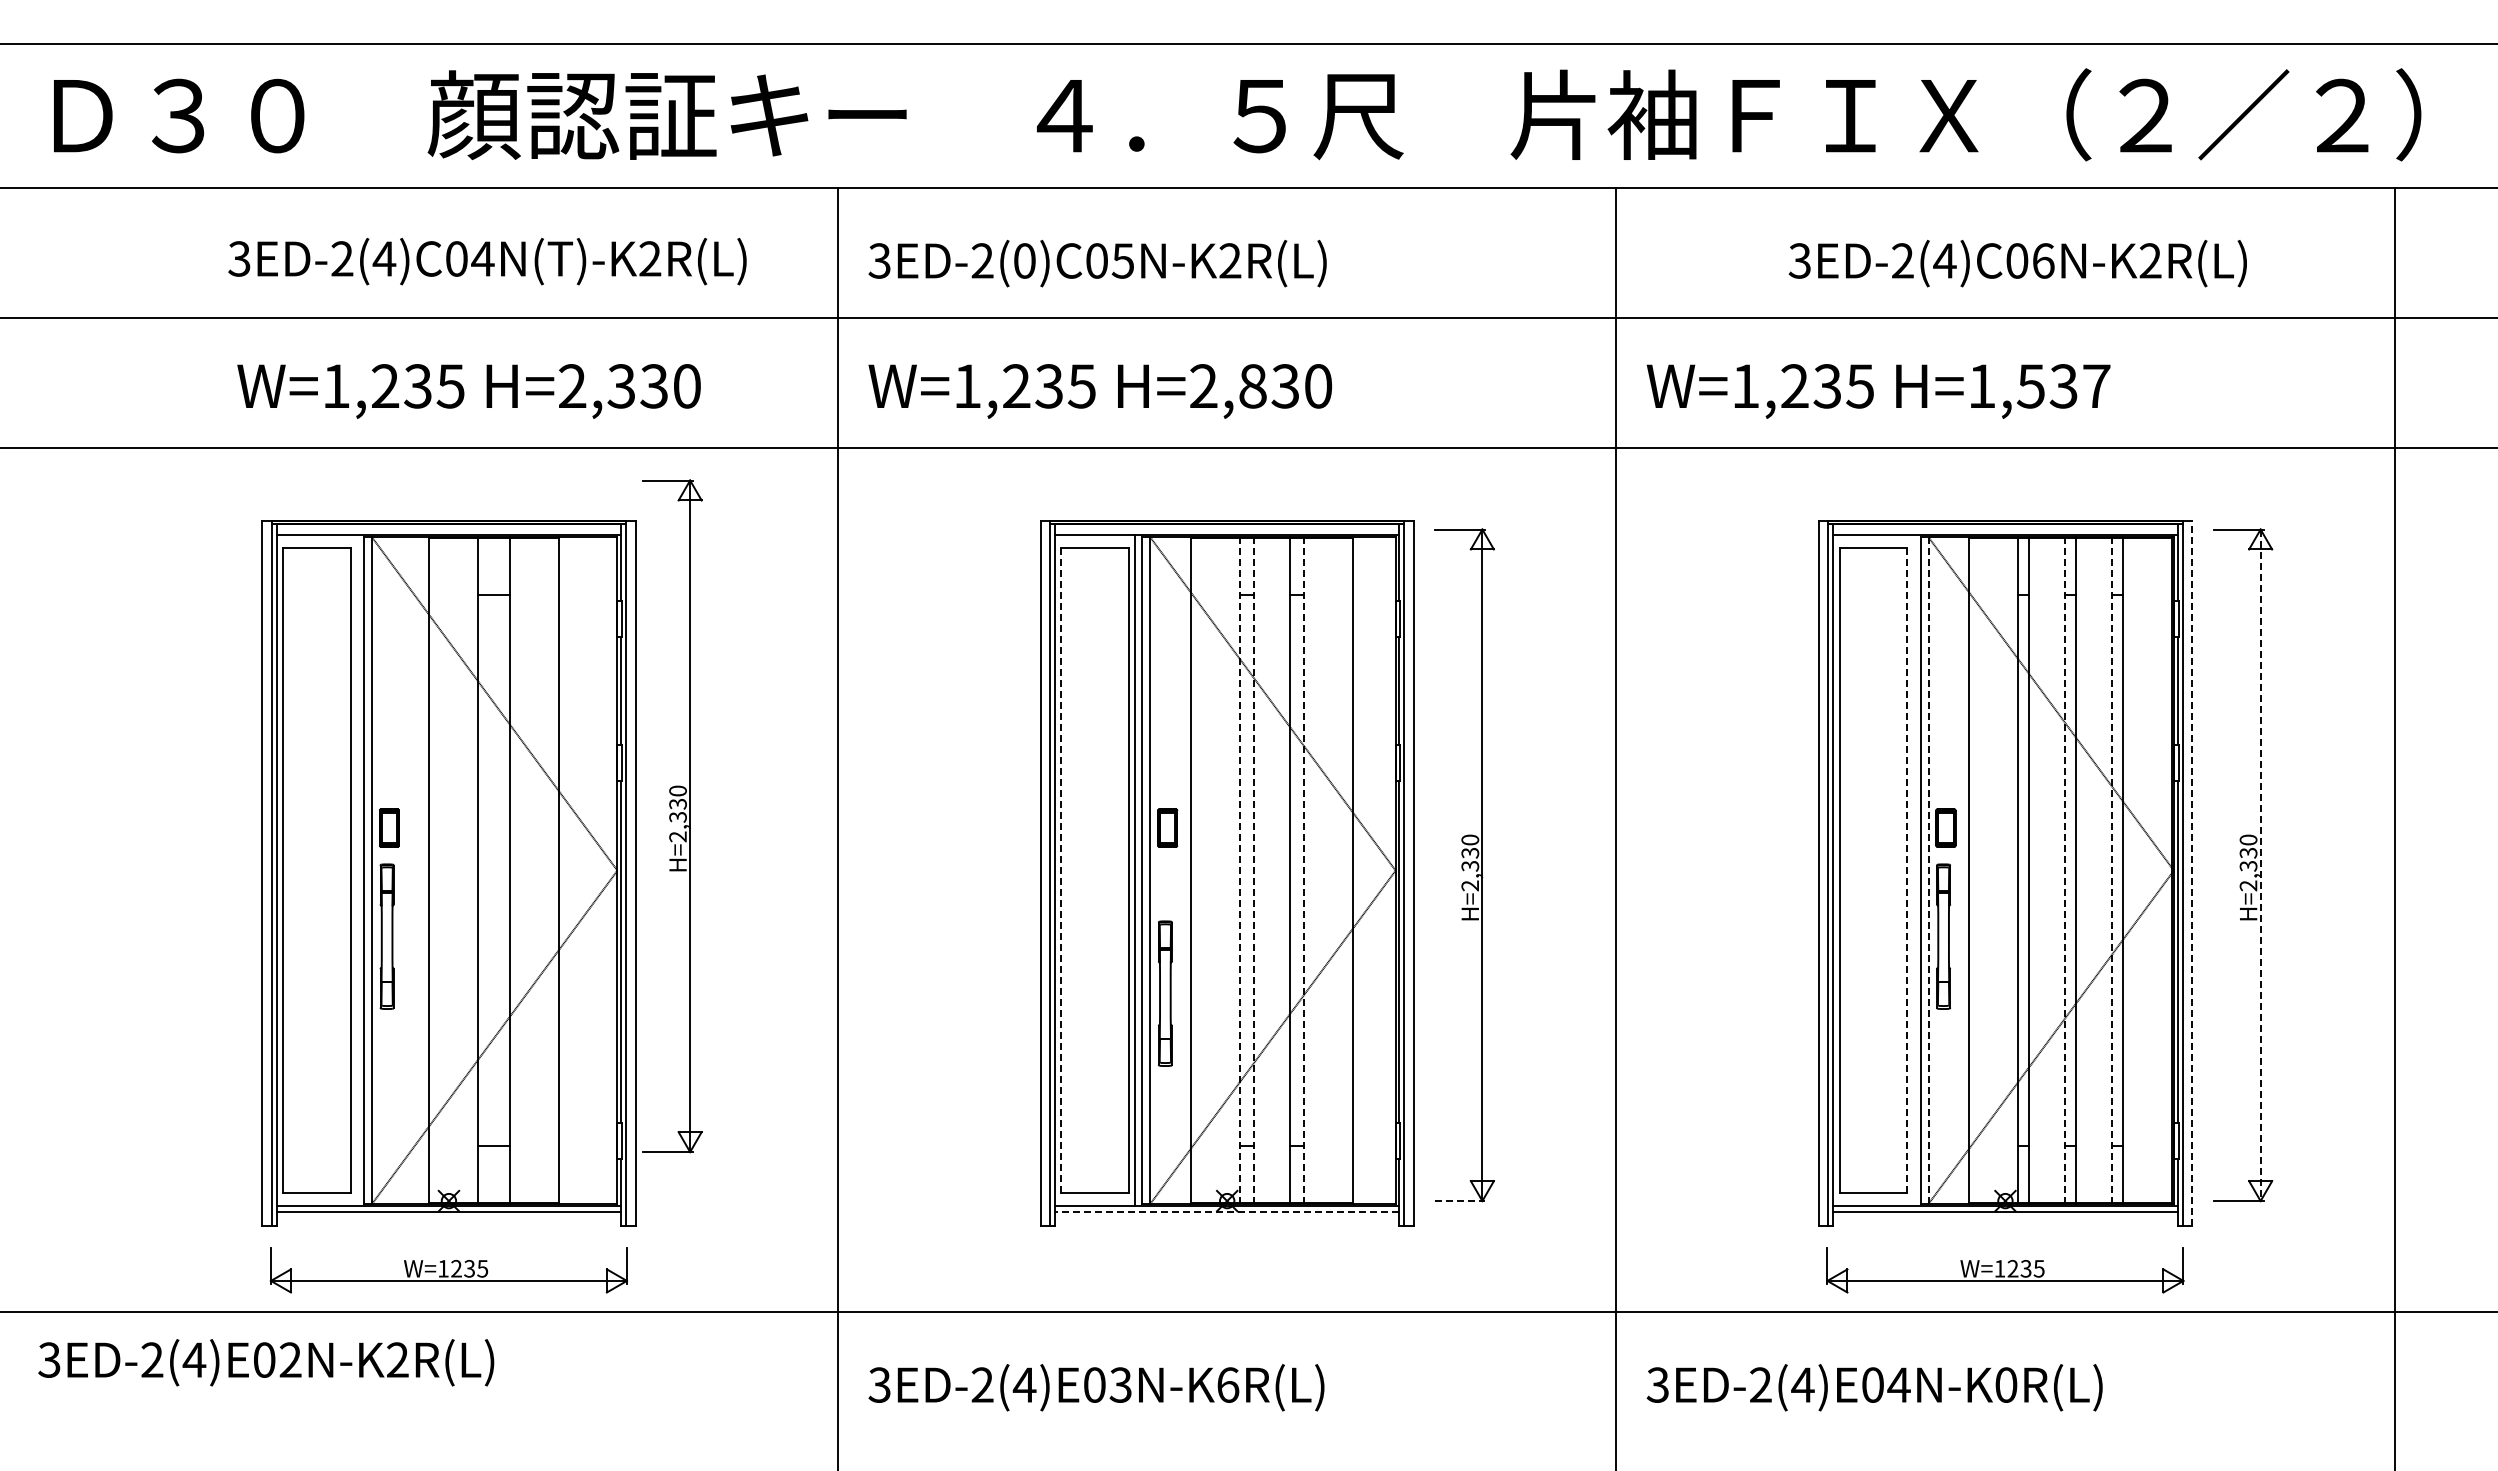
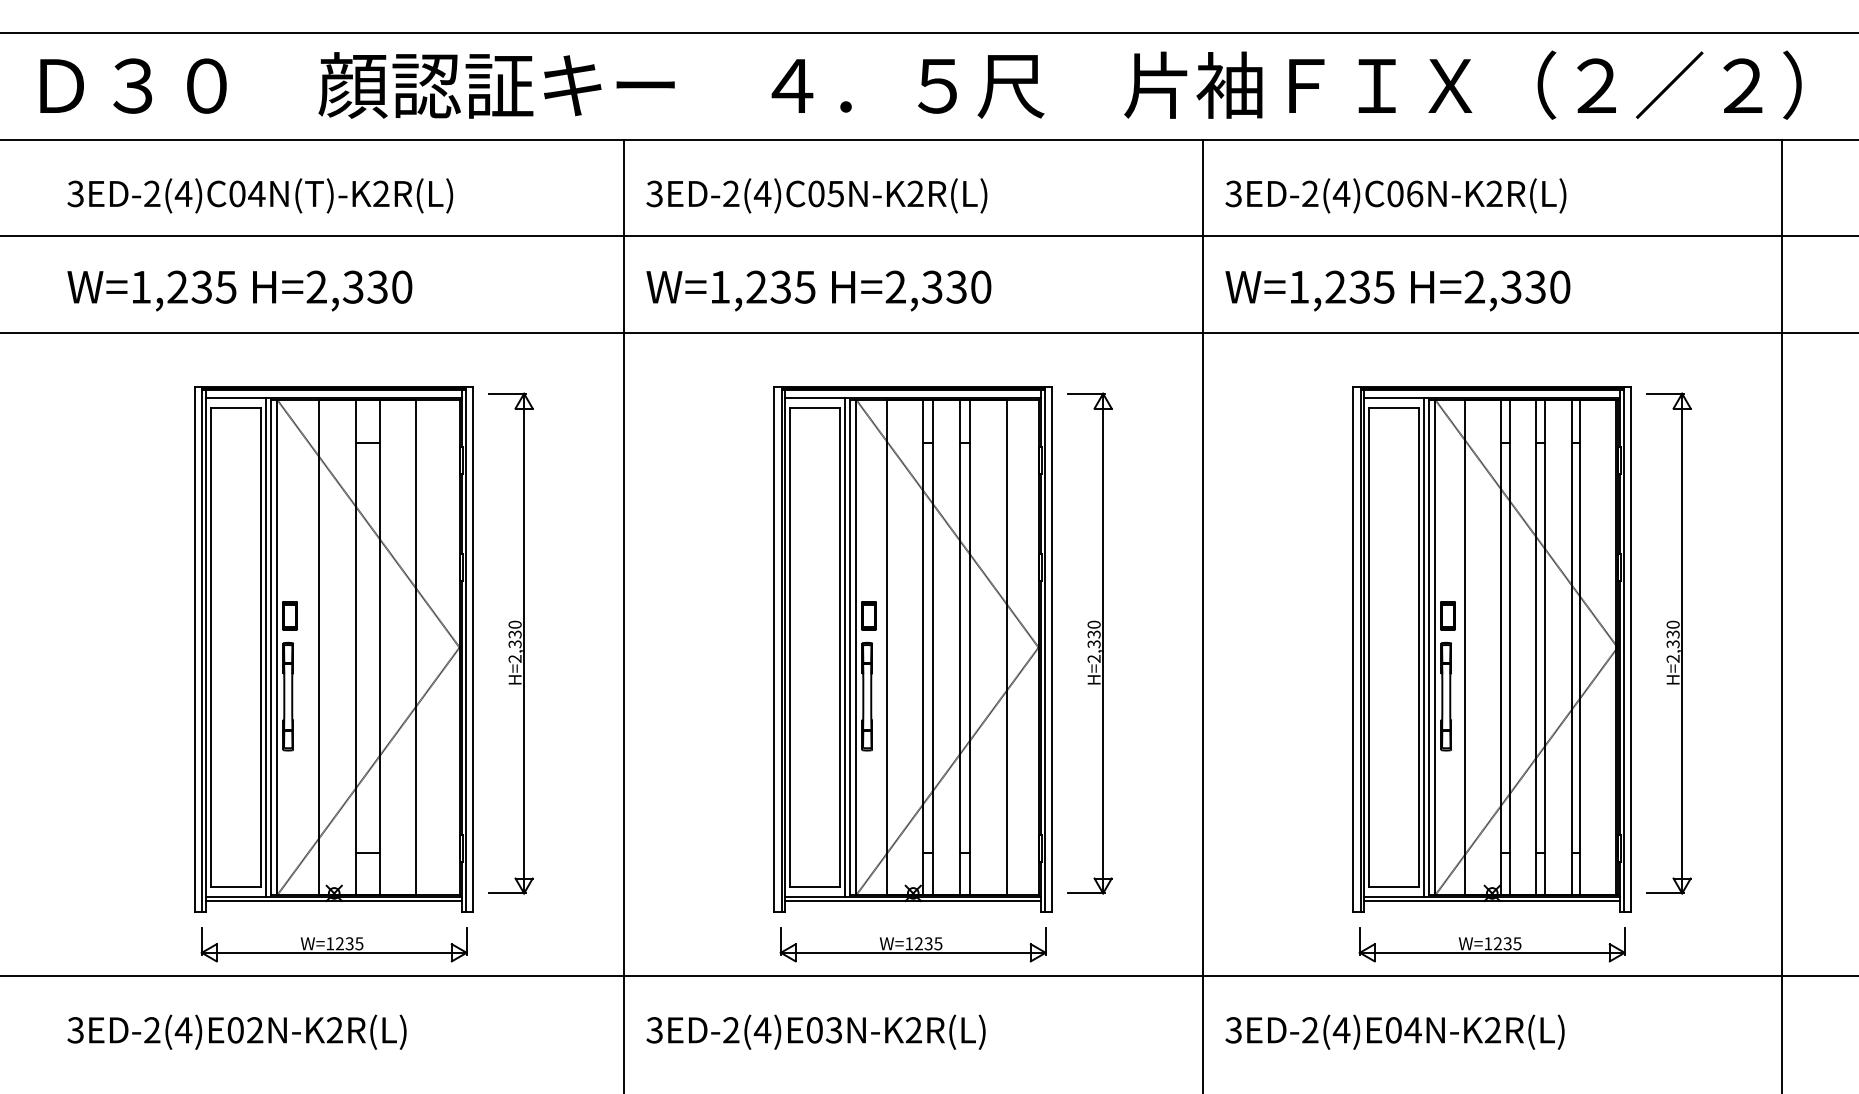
text: (1024, 260) -> (762, 193), 3ED-2(0)C05N-K2R(L) -> 3ED-2(4)C05N-K2R(L)
text: (487, 261) -> (260, 195), moved
text: (2017, 263) -> (1395, 195), moved
text: (1252, 386) -> (932, 287), H=2,830 -> H=2,330
text: (2039, 386) -> (1517, 287), H=1,537 -> H=2,330
text: (468, 391) -> (239, 291), moved
part: (672, 816) -> (511, 643), moved
line: (2260, 865) -> (1682, 643), dashed -> solid
line: (356, 870) -> (265, 647), added
line: (1907, 870) -> (1419, 647), dashed -> solid
line: (1913, 870) -> (1423, 647), added
line: (1061, 871) -> (790, 648), dashed -> solid
line: (1240, 871) -> (923, 648), dashed -> solid
line: (1254, 871) -> (933, 648), dashed -> solid
line: (1303, 871) -> (970, 648), dashed -> solid
line: (1928, 871) -> (1435, 648), dashed -> solid
line: (2064, 871) -> (1536, 648), dashed -> solid
line: (2112, 871) -> (1571, 648), dashed -> solid
line: (2192, 873) -> (1631, 649), dashed -> solid
part: (1165, 993) -> (867, 696), moved
line: (1460, 1201) -> (1086, 893), dashed -> solid
line: (1226, 1211) -> (912, 901), dashed -> solid
part: (1227, 1270) -> (913, 945), added
text: (266, 1362) -> (237, 1032), moved
text: (1228, 1384) -> (914, 1029), 3ED-2(4)E03N-K6R(L) -> 3ED-2(4)E03N-K2R(L)
text: (2006, 1384) -> (1493, 1029), 3ED-2(4)E04N-K0R(L) -> 3ED-2(4)E04N-K2R(L)

